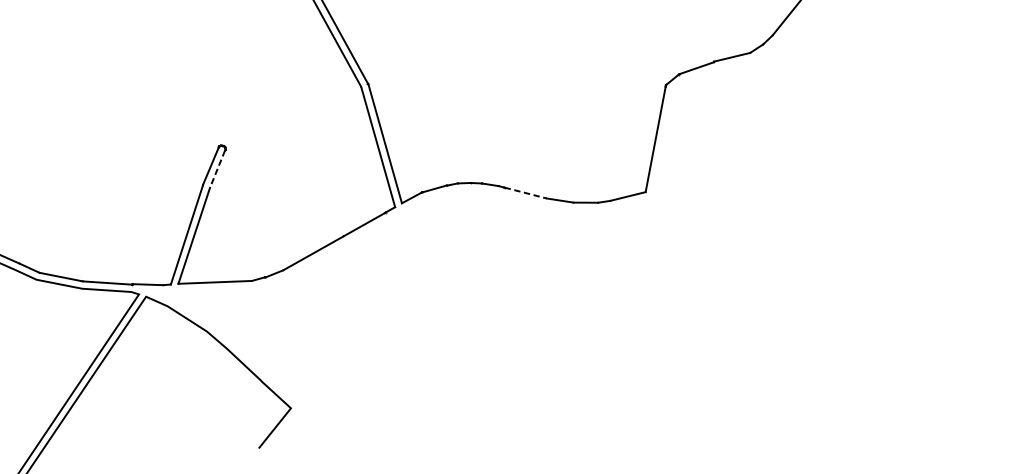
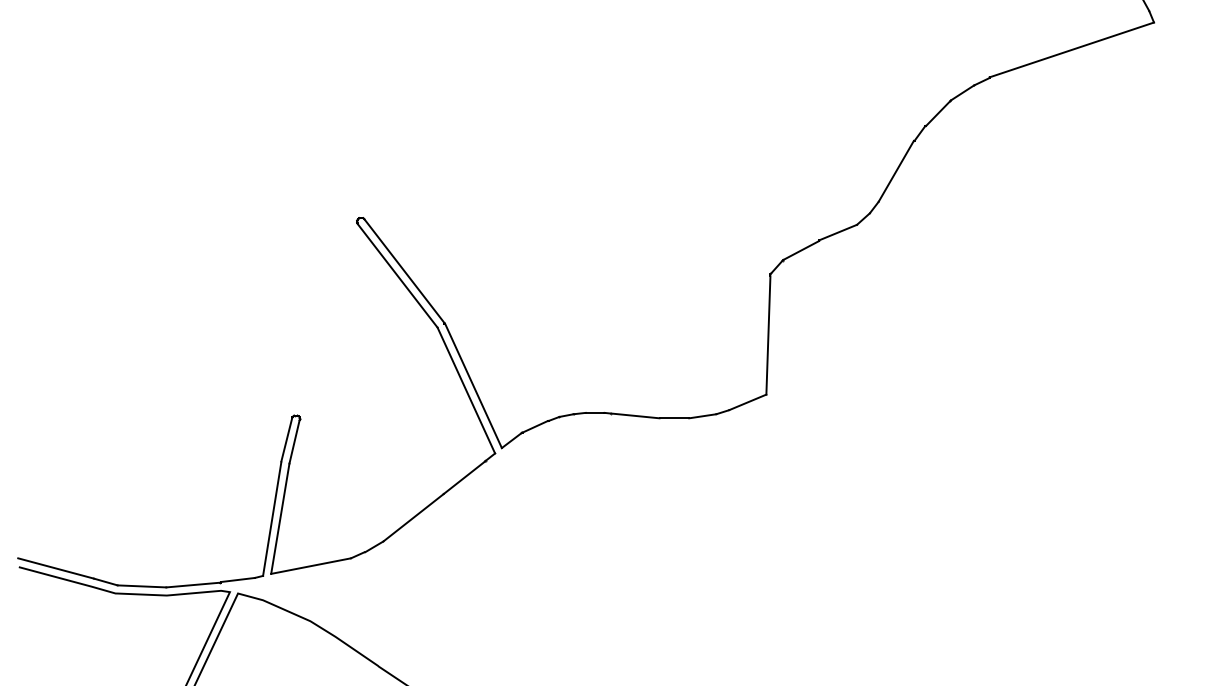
line: (217, 169) -> (294, 442), dashed -> solid
line: (525, 192) -> (635, 415), dashed -> solid

